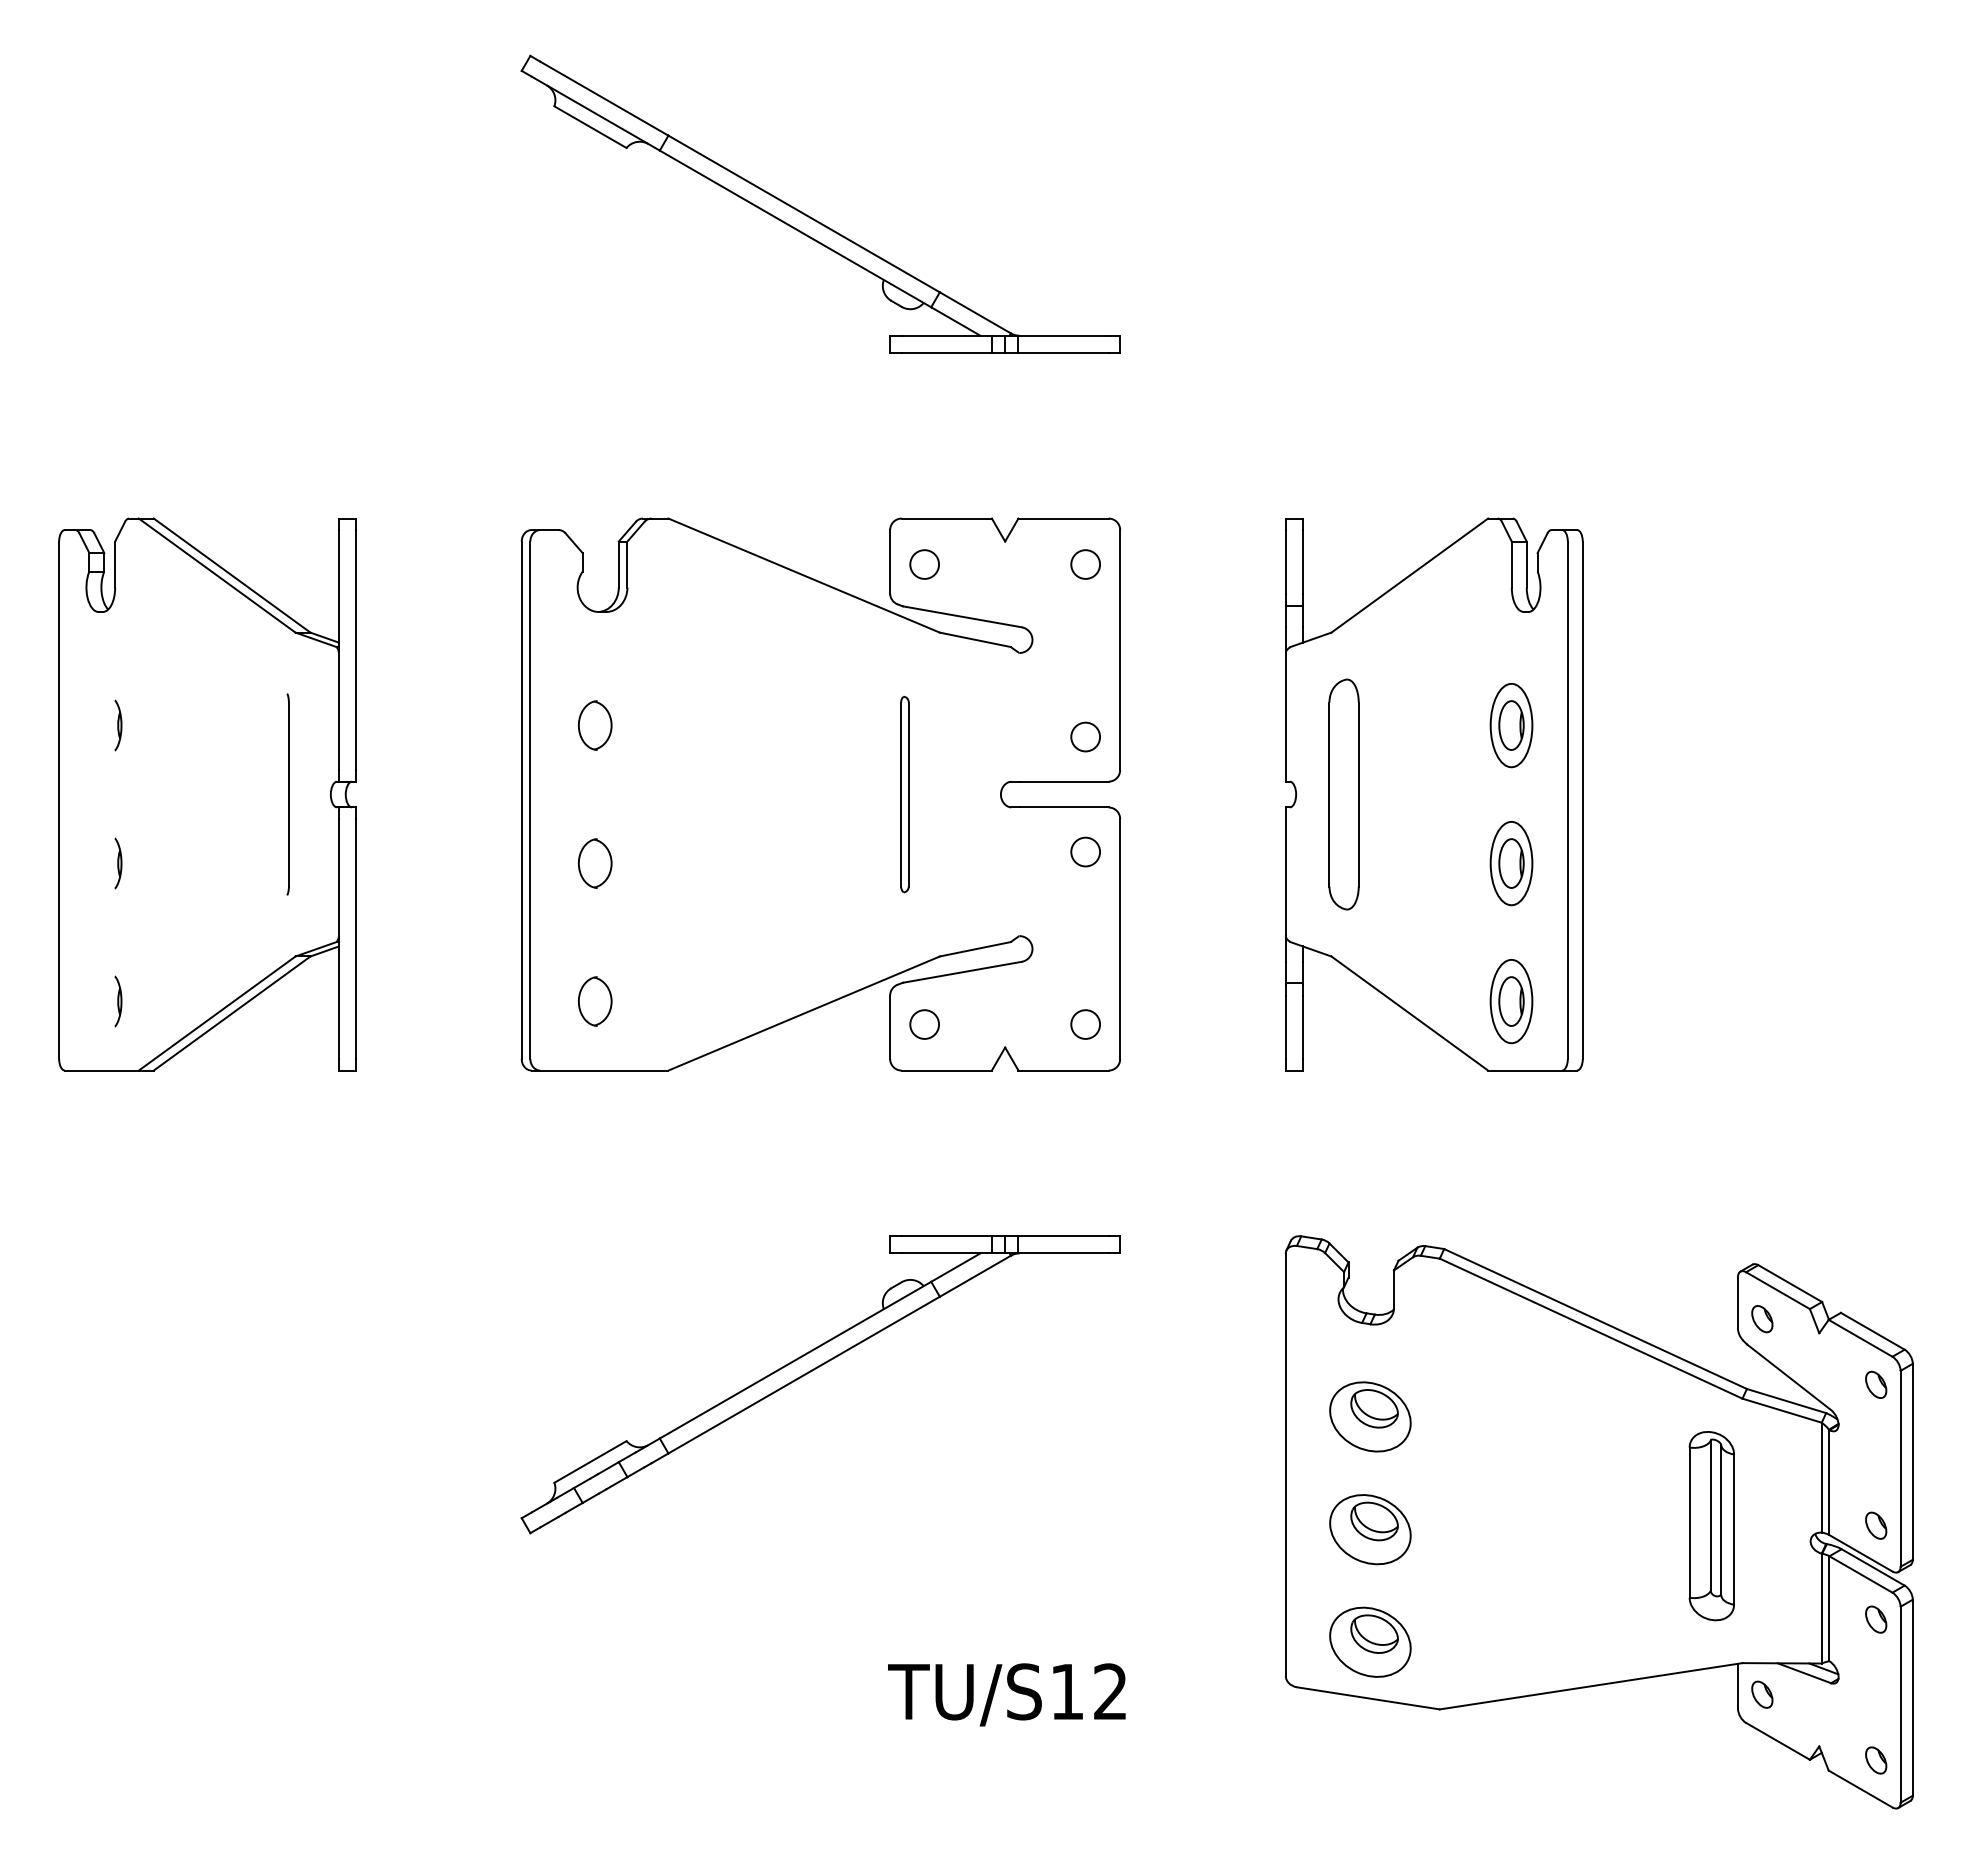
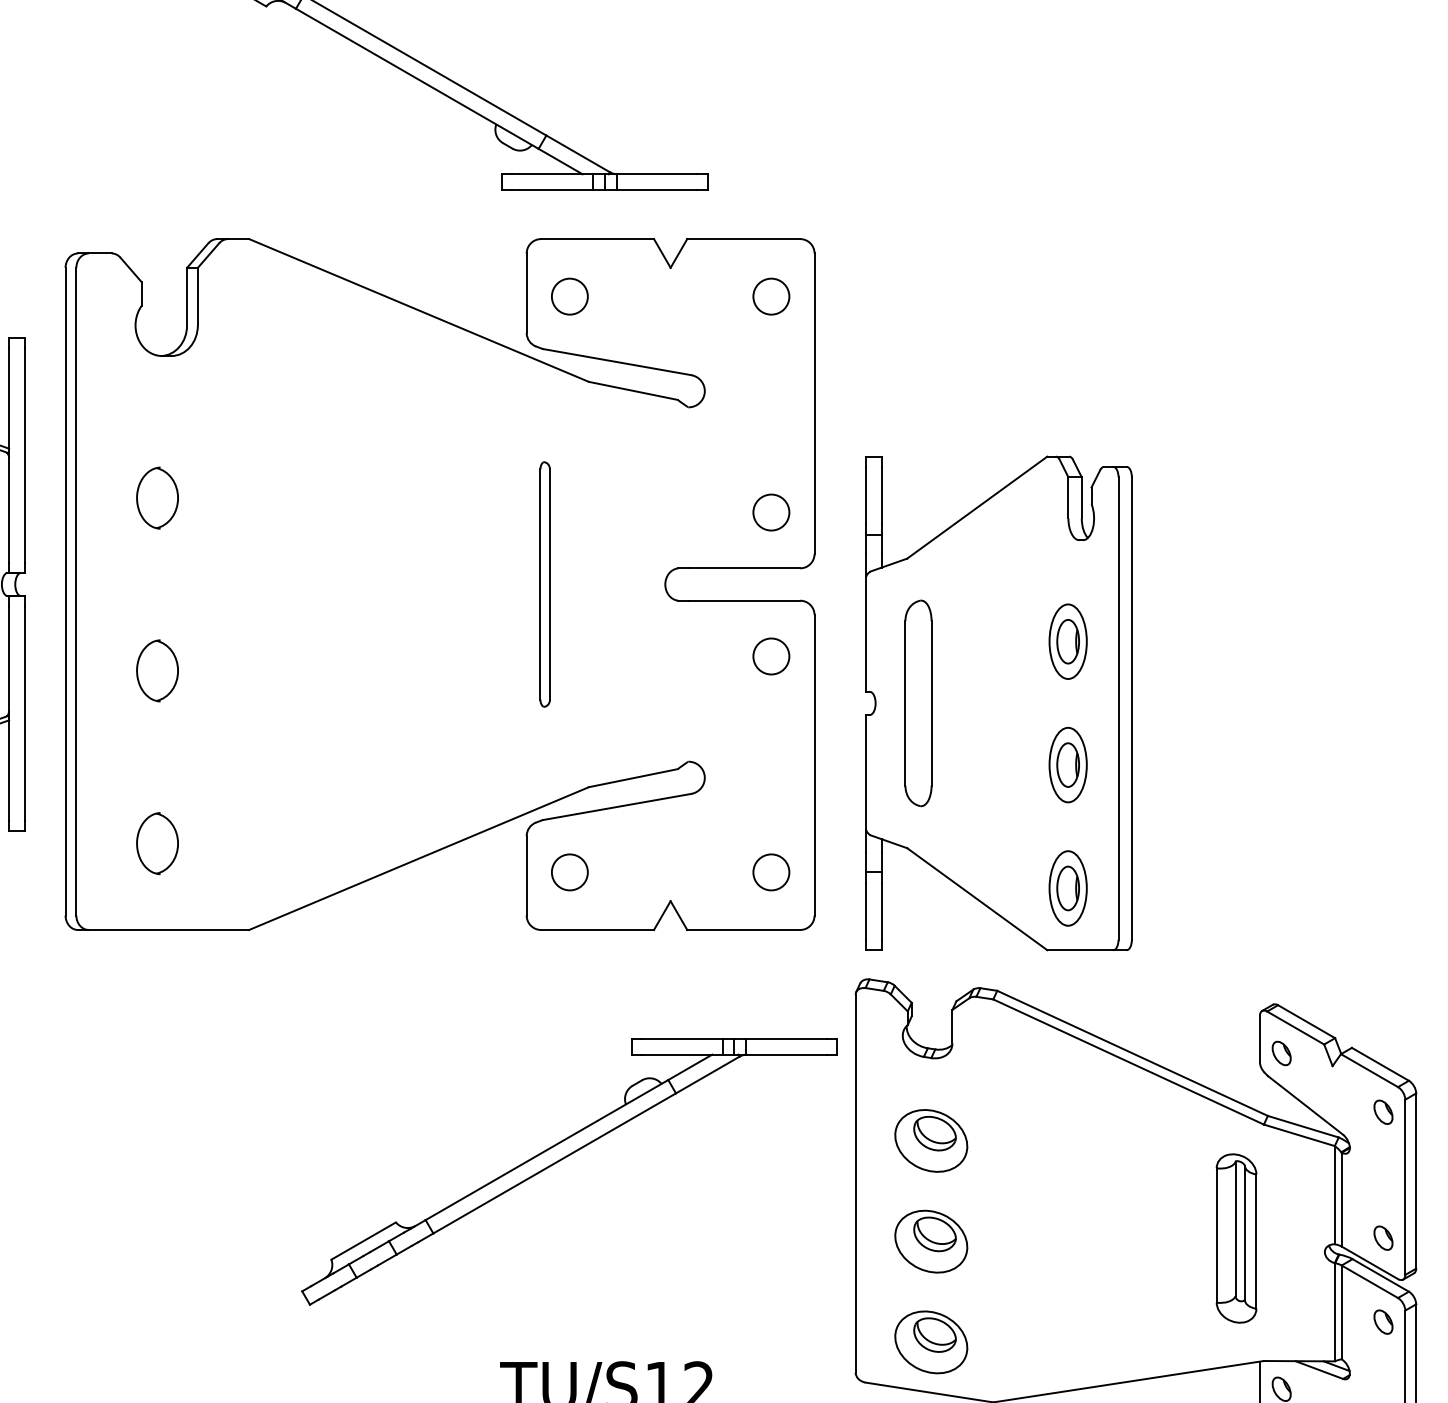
part: (820, 794) -> (439, 584), size x1.4
part: (1434, 794) -> (999, 703), moved
part: (814, 1370) -> (563, 1159), moved

